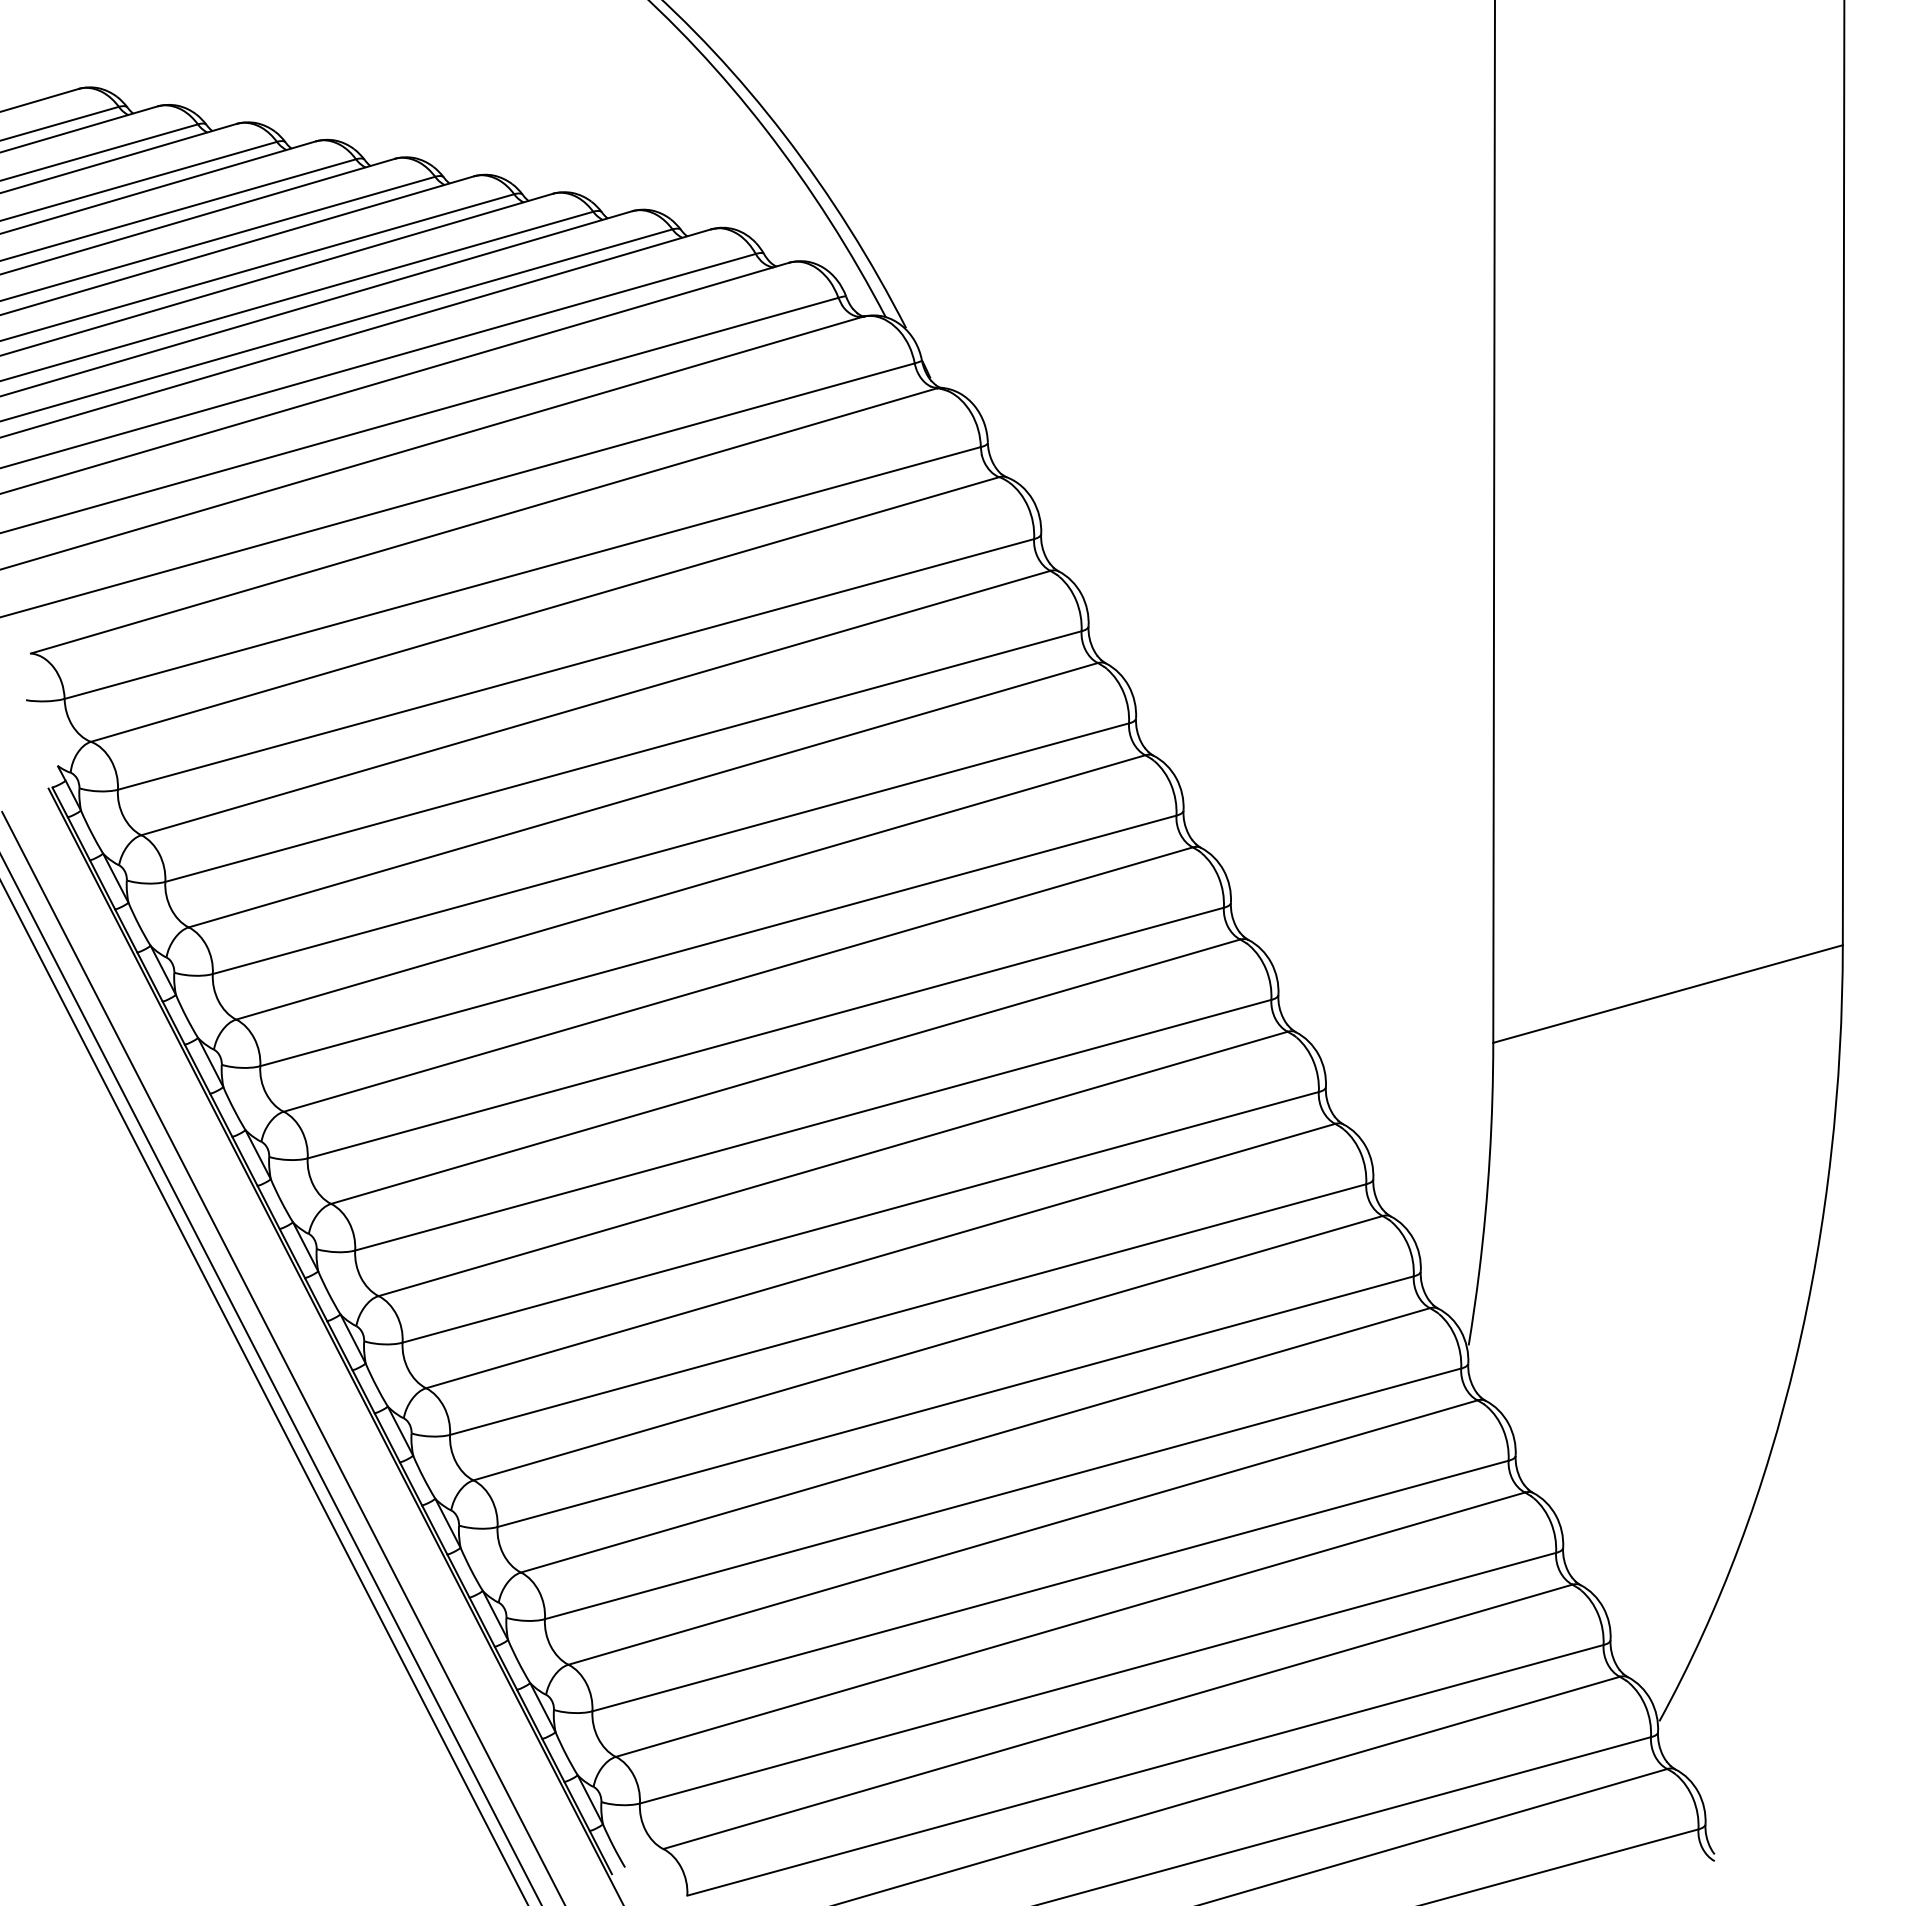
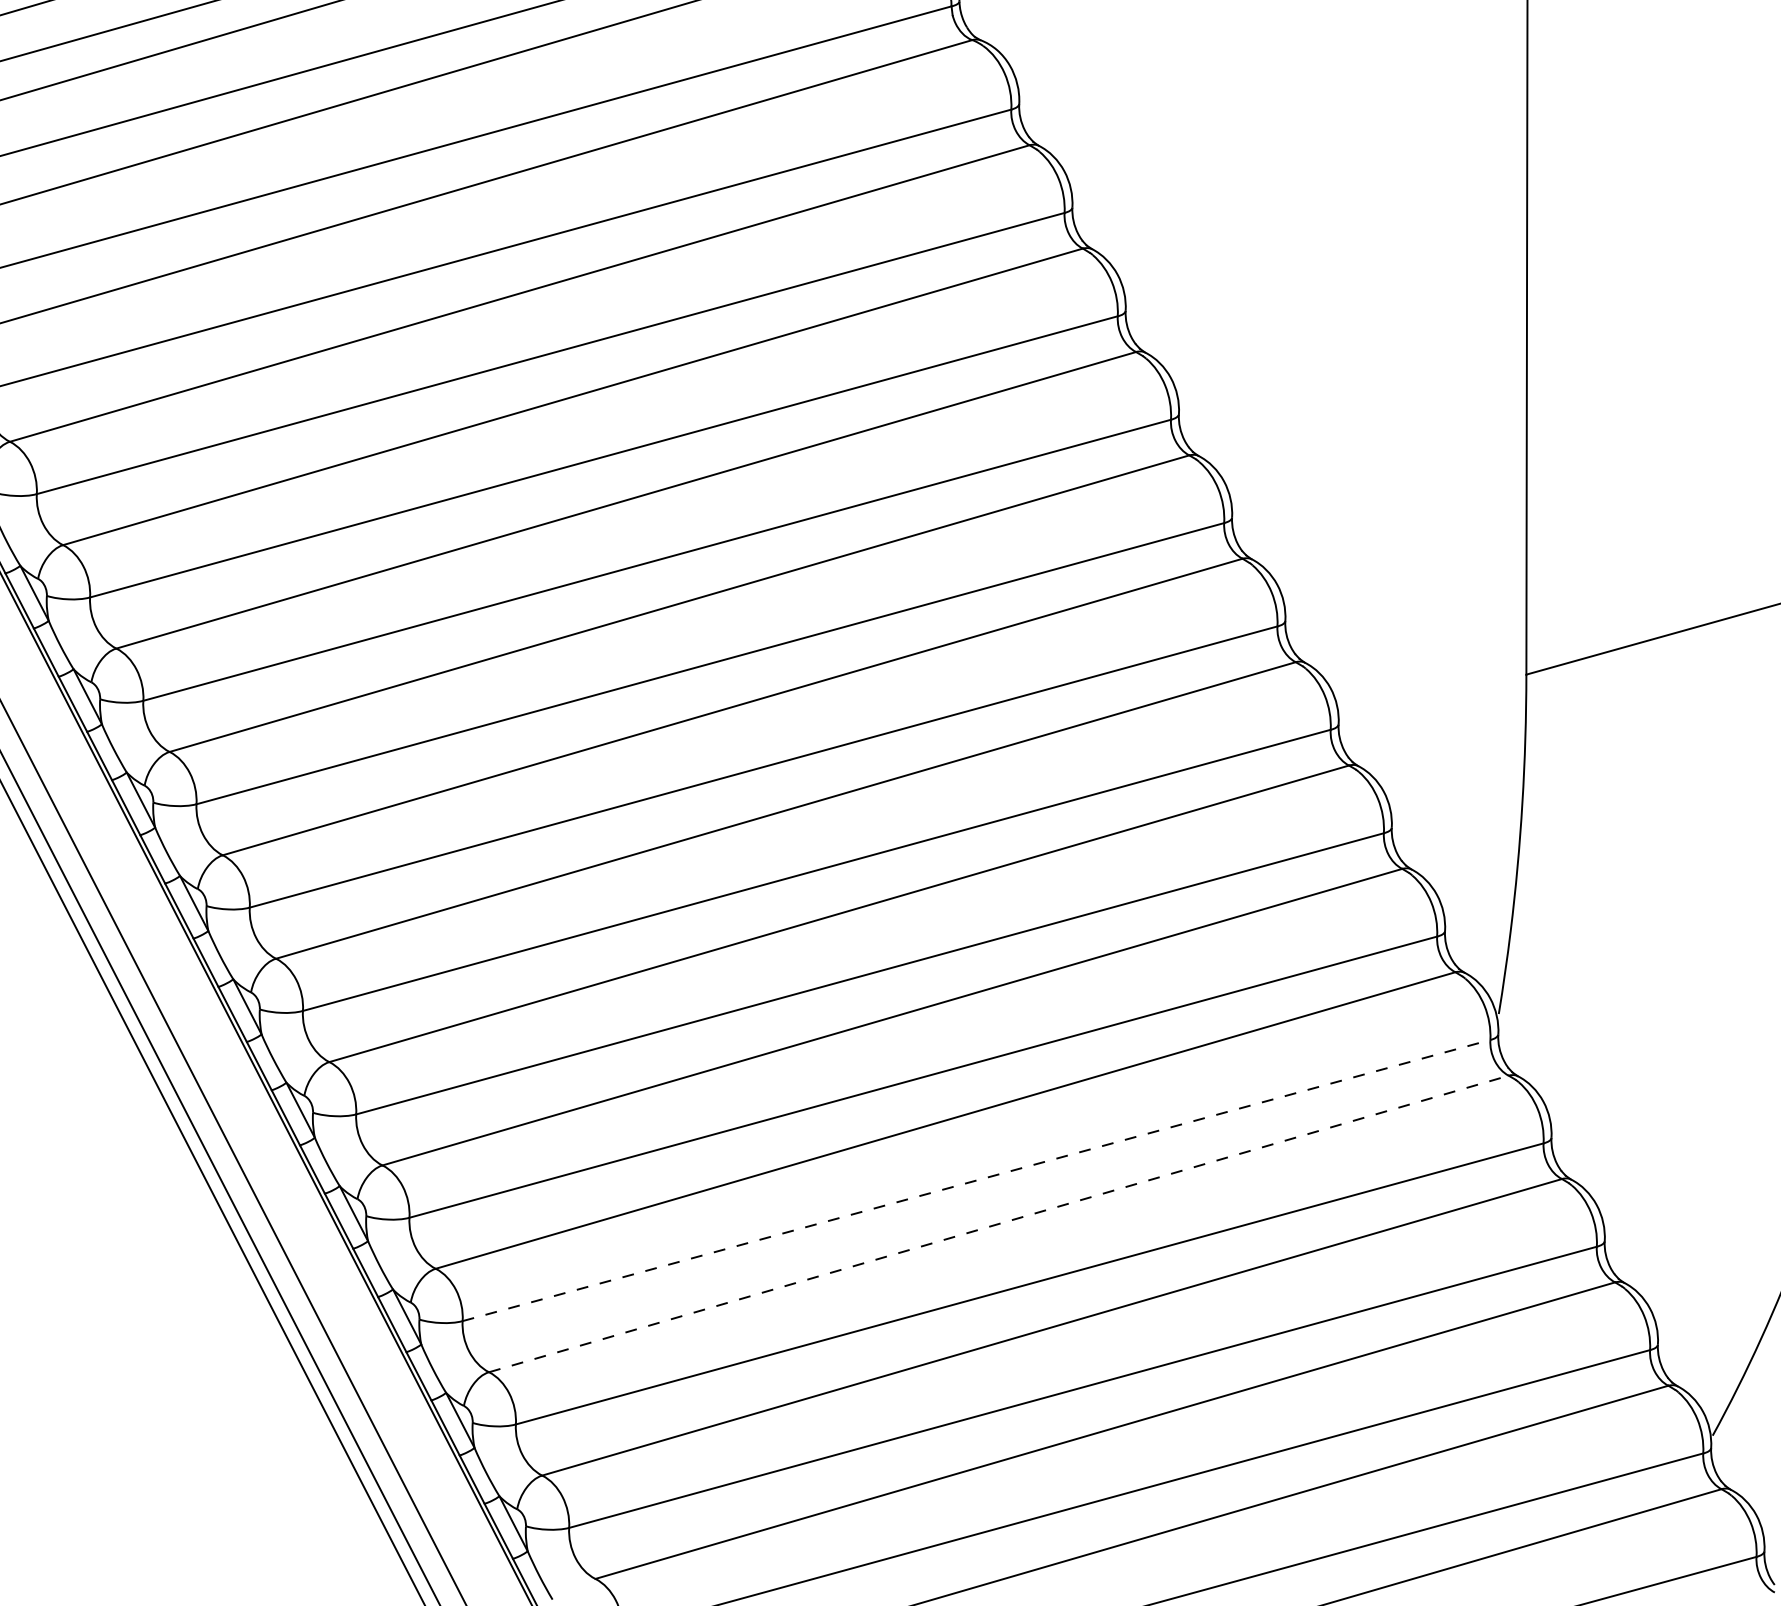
line: (1003, 1493) -> (976, 1180), solid -> dashed
line: (1023, 1532) -> (999, 1223), solid -> dashed

